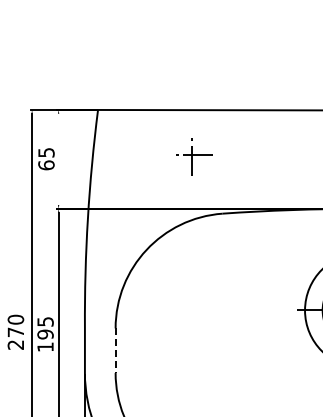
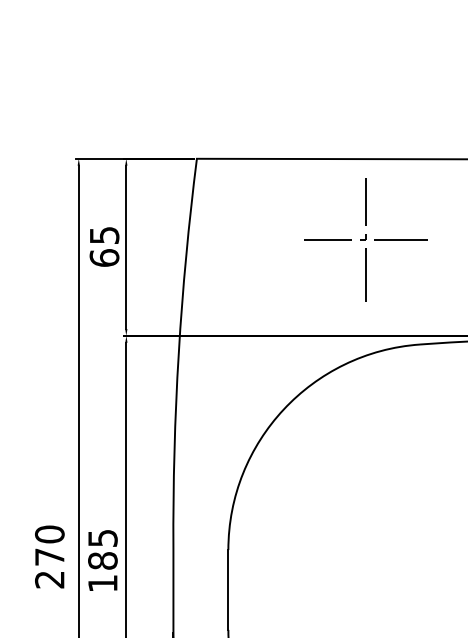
part: (192, 155) -> (366, 240), size x1.67
line: (58, 159) -> (126, 247), added
text: (45, 334) -> (102, 560), 195 -> 185
line: (115, 351) -> (228, 591), dashed -> solid

